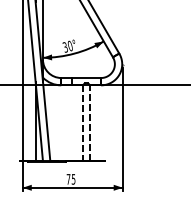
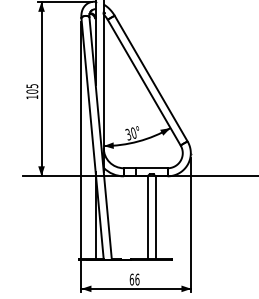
line: (90, 122) -> (155, 217), dashed -> solid
line: (82, 123) -> (147, 218), dashed -> solid
text: (70, 179) -> (134, 279), 75 -> 66

